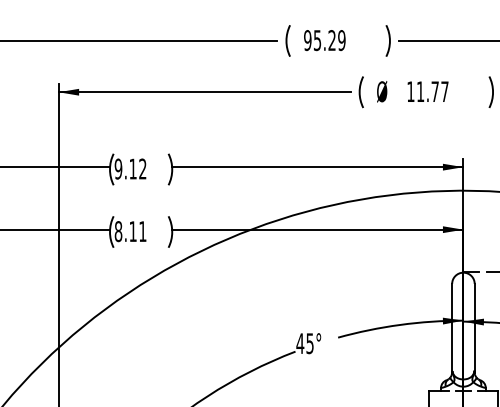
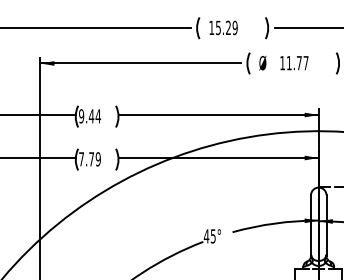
text: (307, 39) -> (211, 27), 95.29 -> 15.29
text: (137, 169) -> (94, 116), 9.12 -> 9.44
text: (130, 231) -> (89, 159), 8.11 -> 7.79

